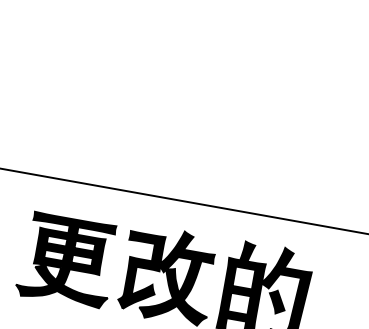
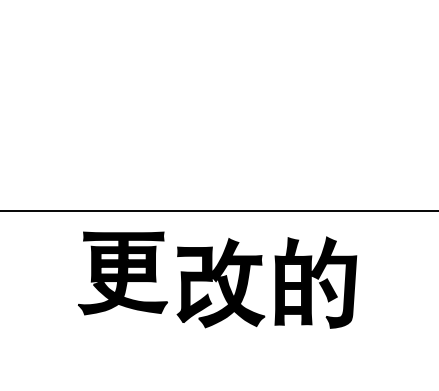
part: (66, 260) -> (122, 273), moved

